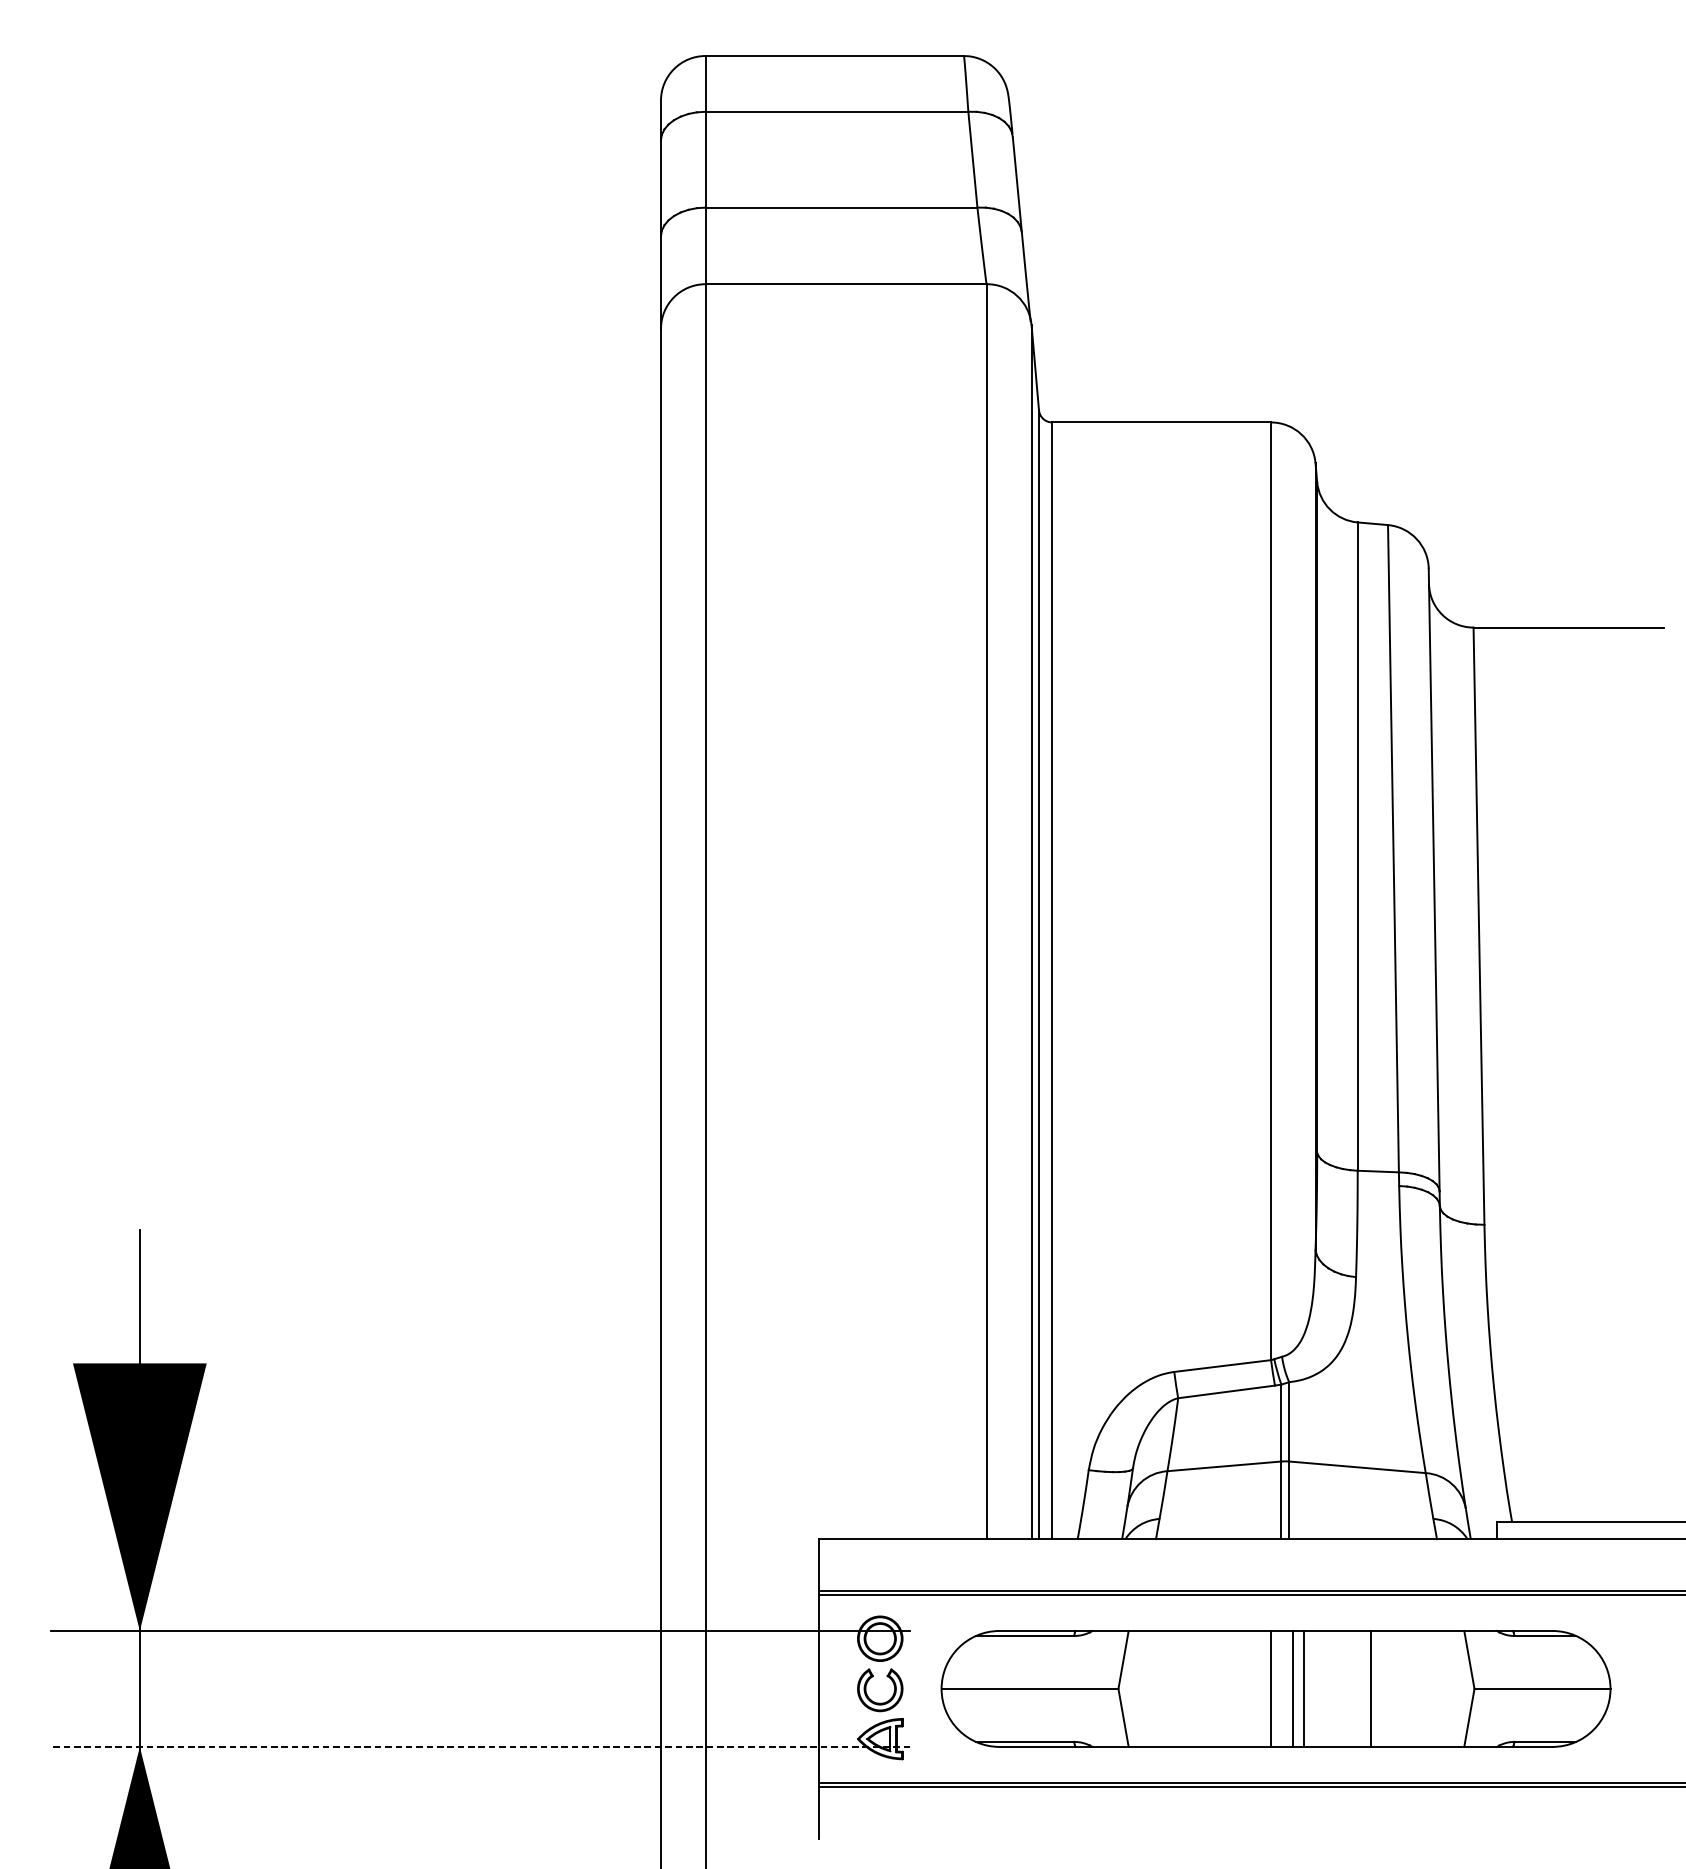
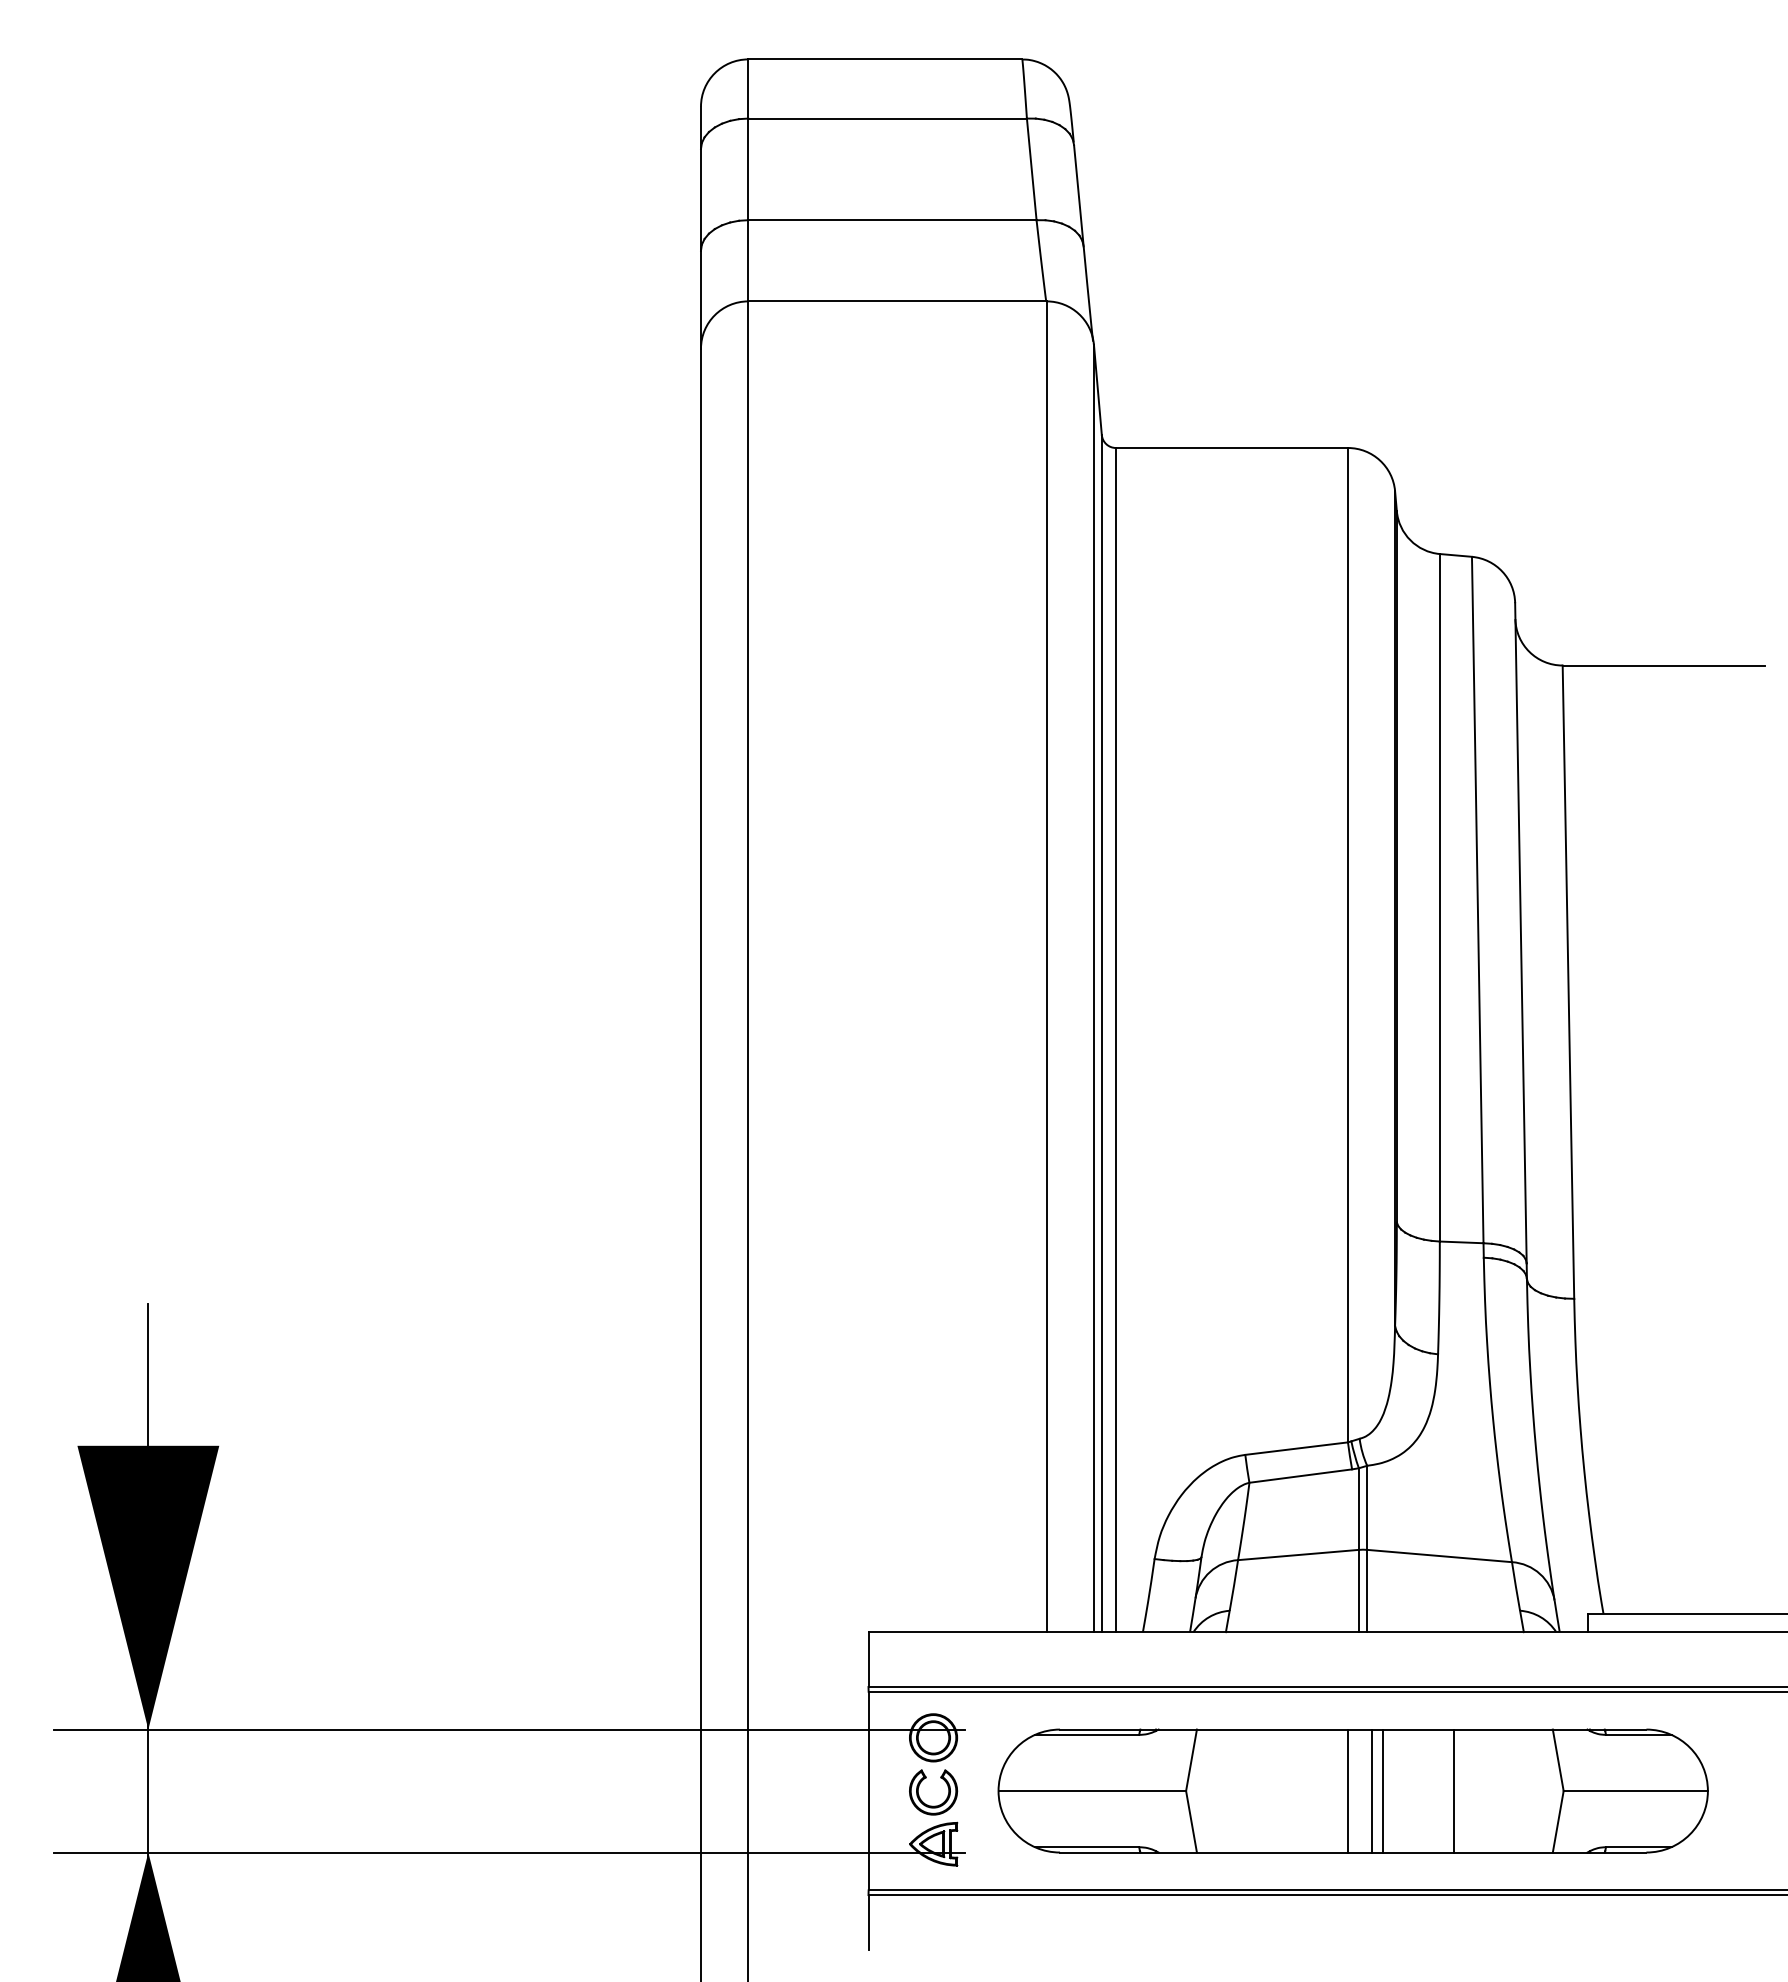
line: (480, 1746) -> (509, 1852), dashed -> solid

